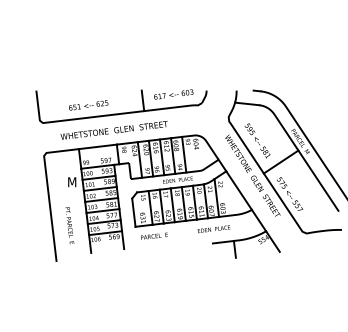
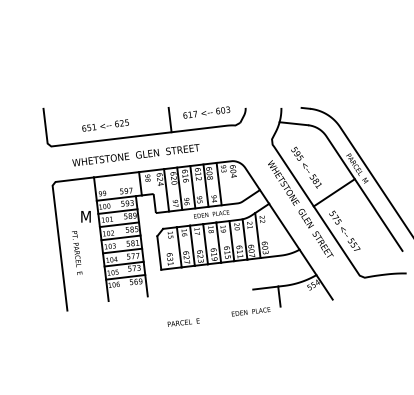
text: (69, 225) -> (76, 252), moved
text: (213, 229) -> (250, 312), moved
text: (154, 235) -> (183, 321), moved

